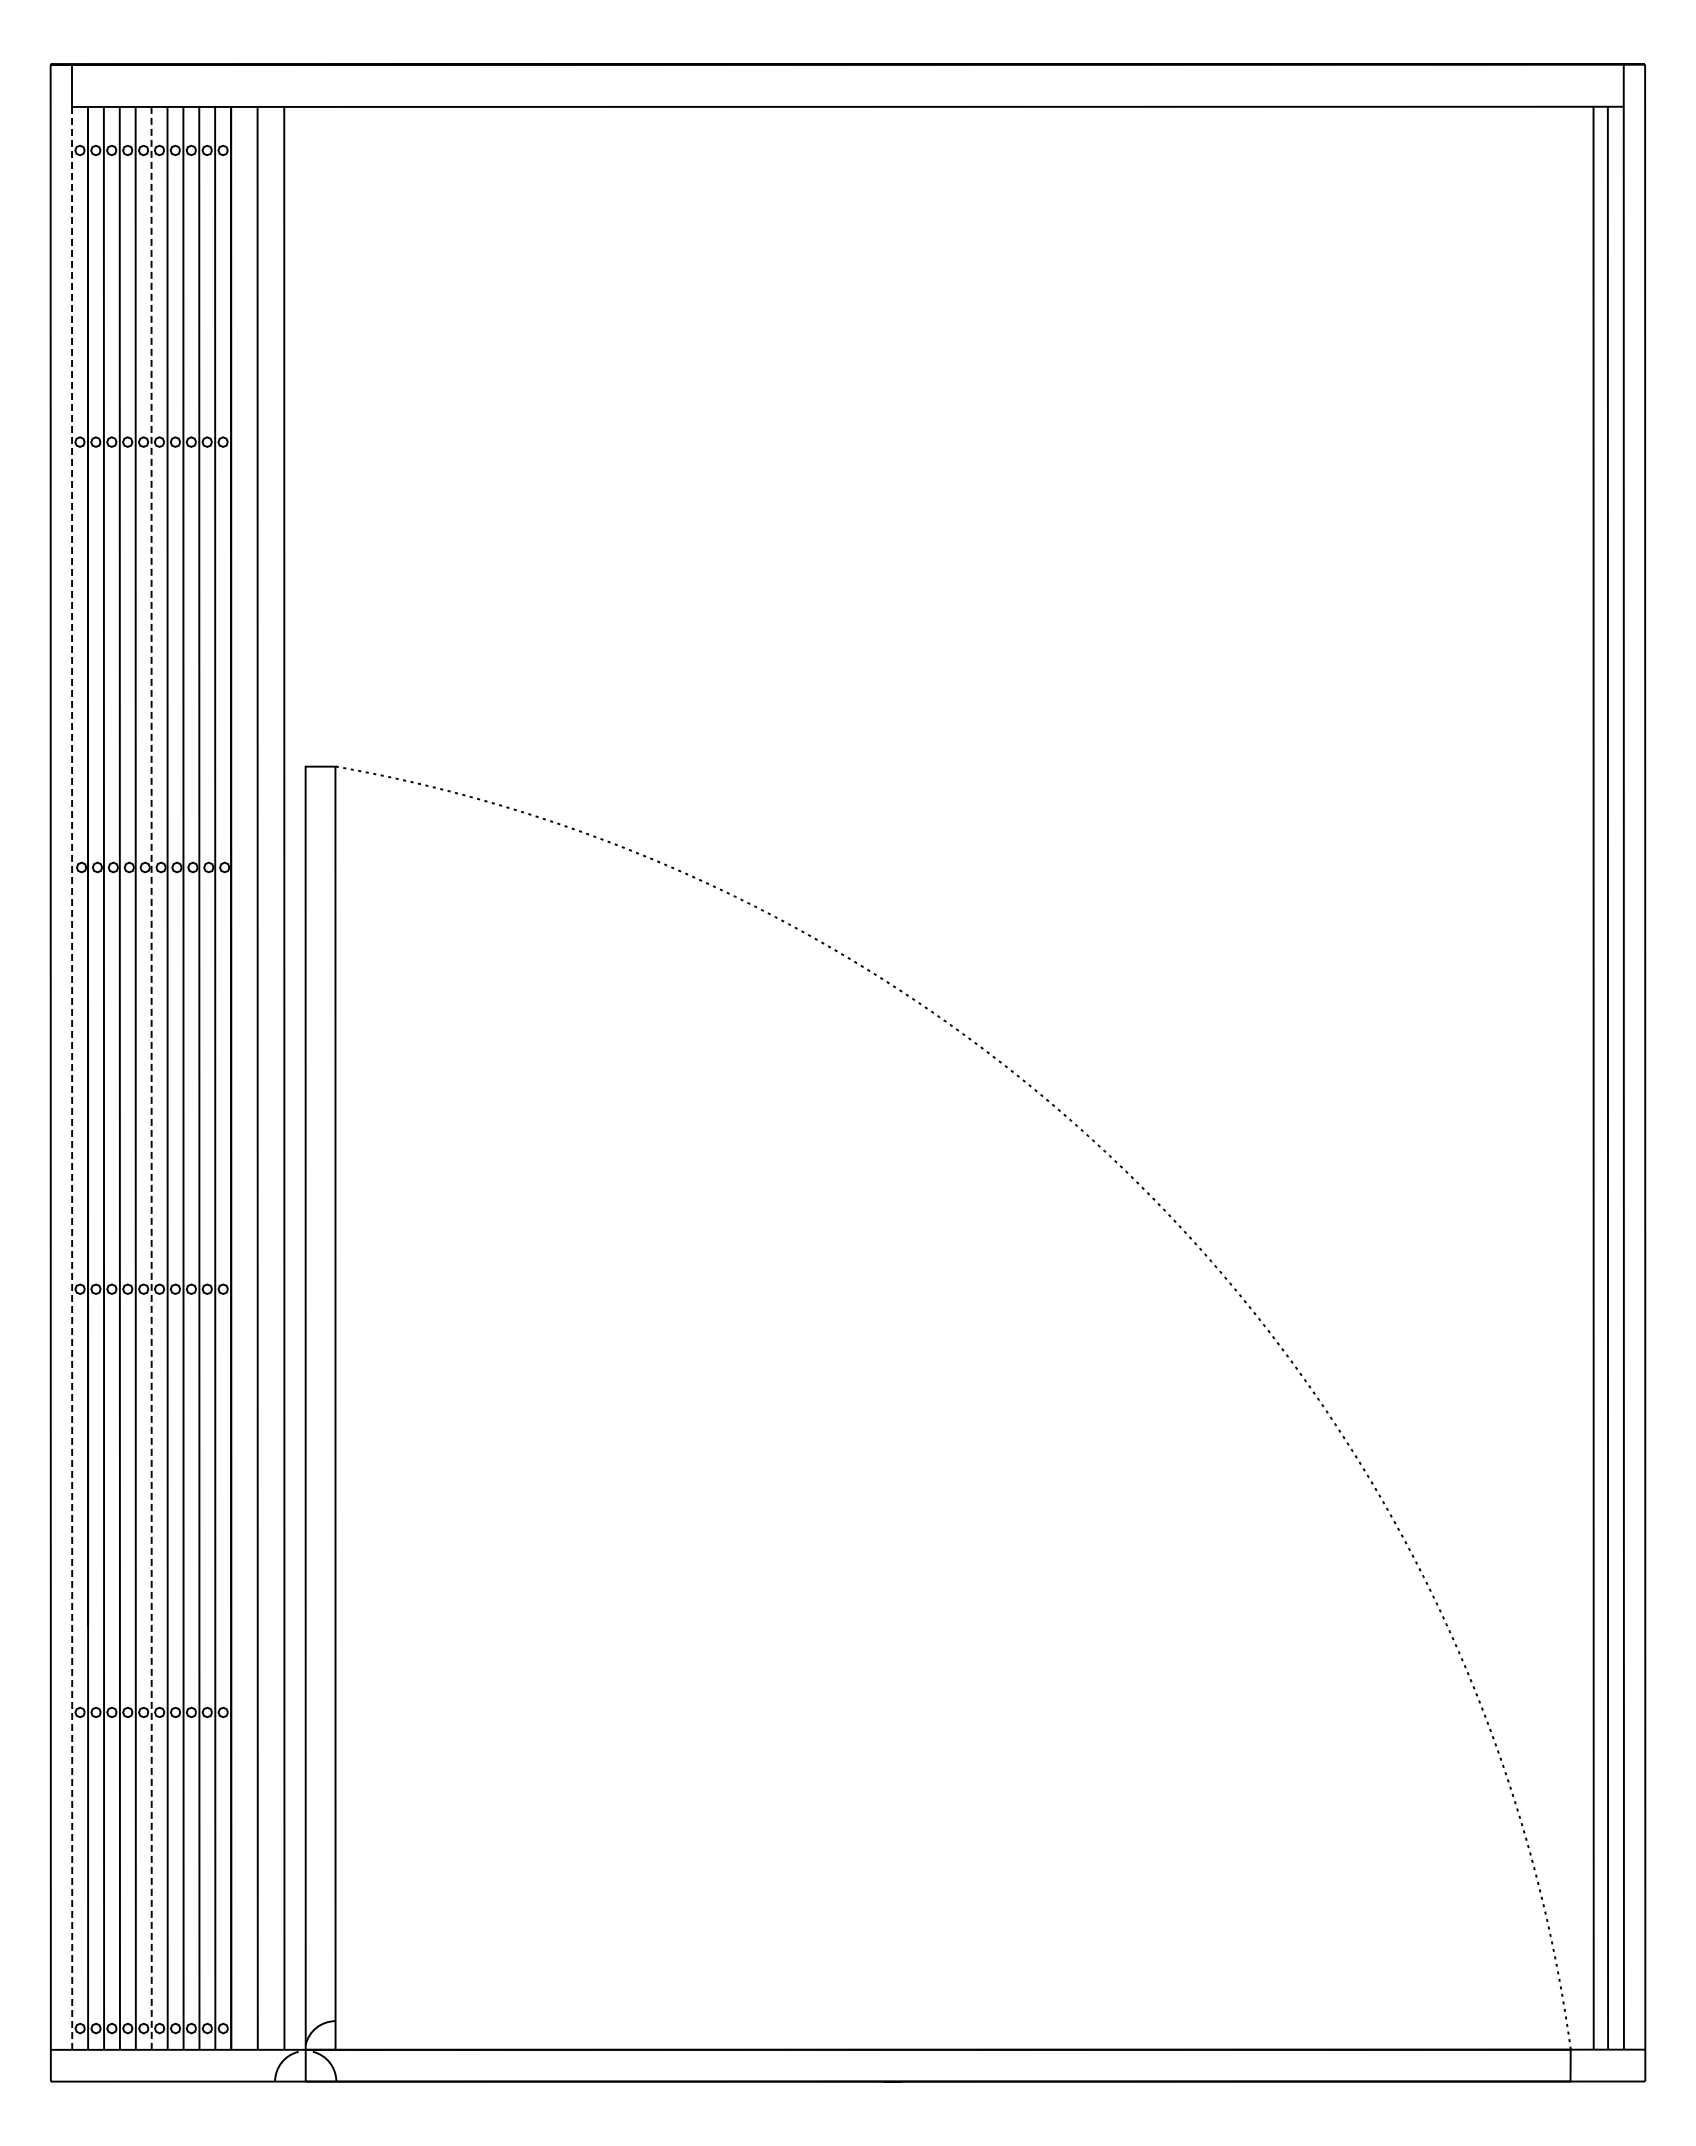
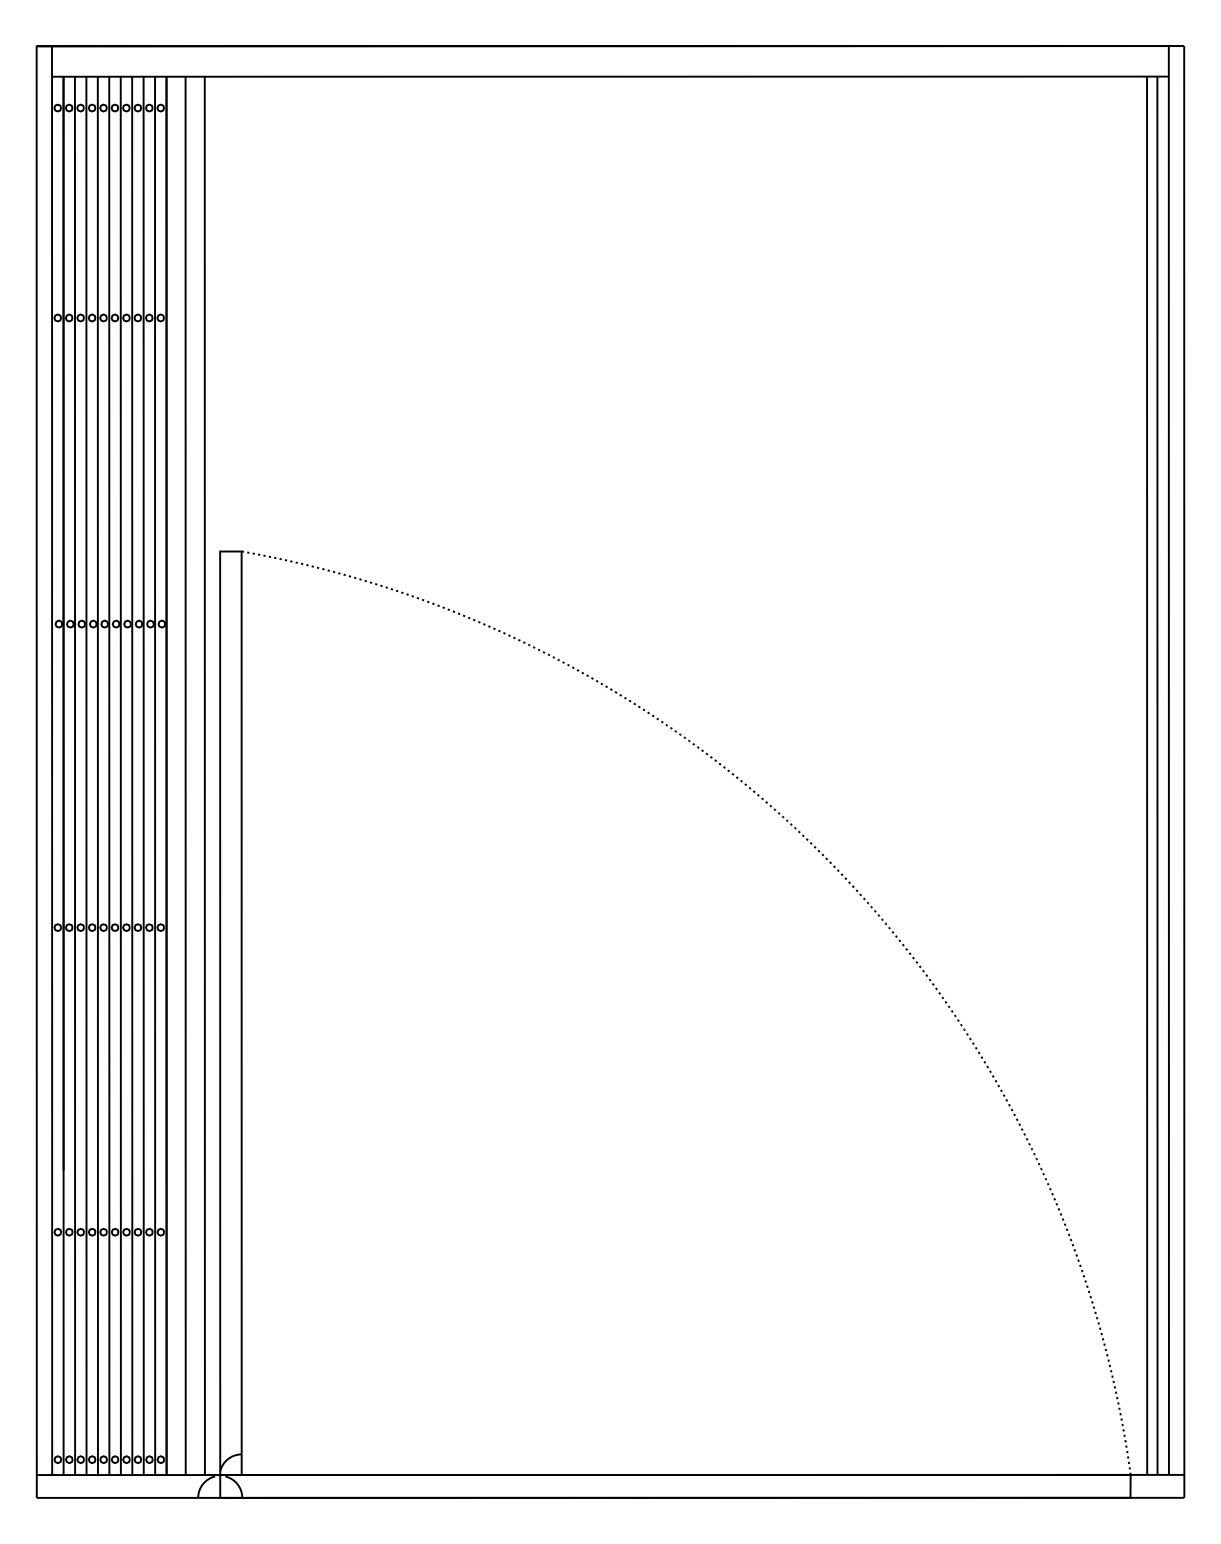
line: (72, 1078) -> (52, 775), dashed -> solid
line: (151, 1078) -> (109, 775), dashed -> solid

